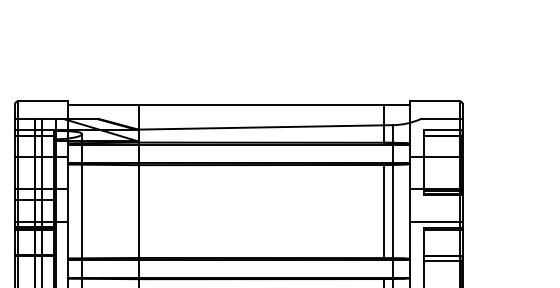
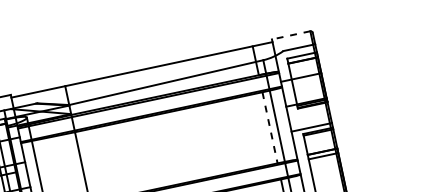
line: (434, 101) -> (290, 35), solid -> dashed
line: (383, 211) -> (269, 127), solid -> dashed

